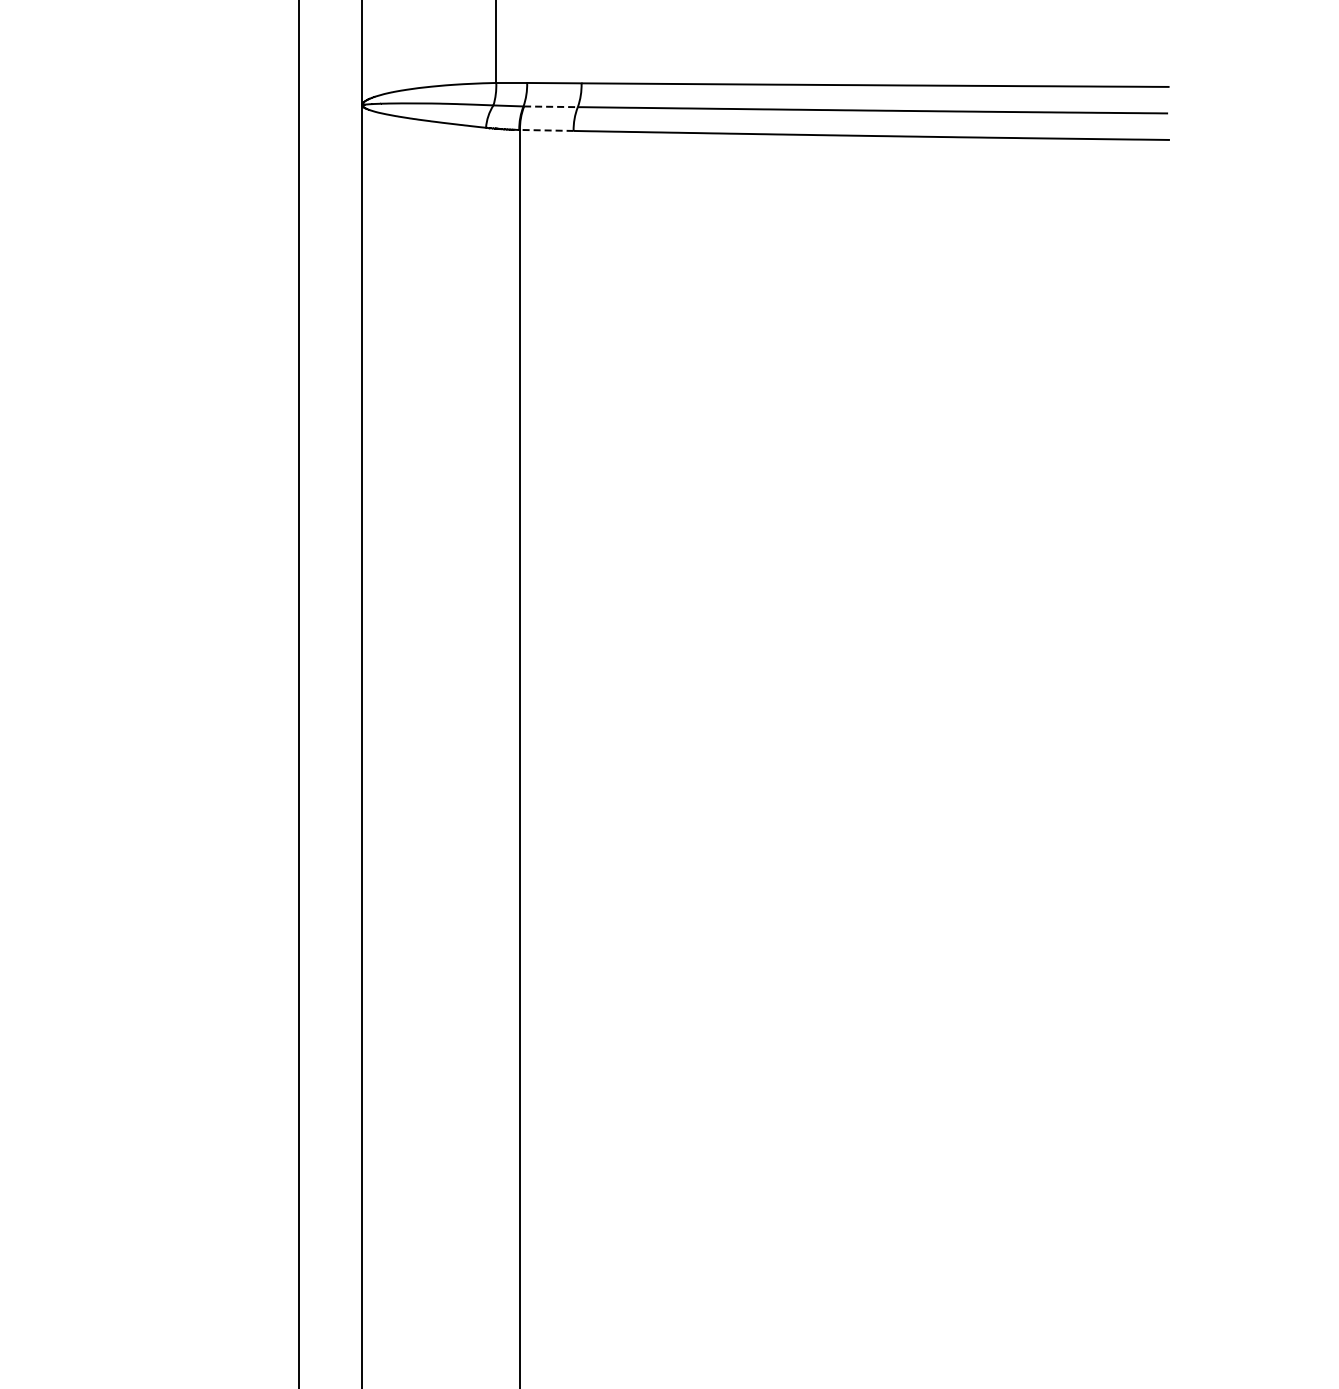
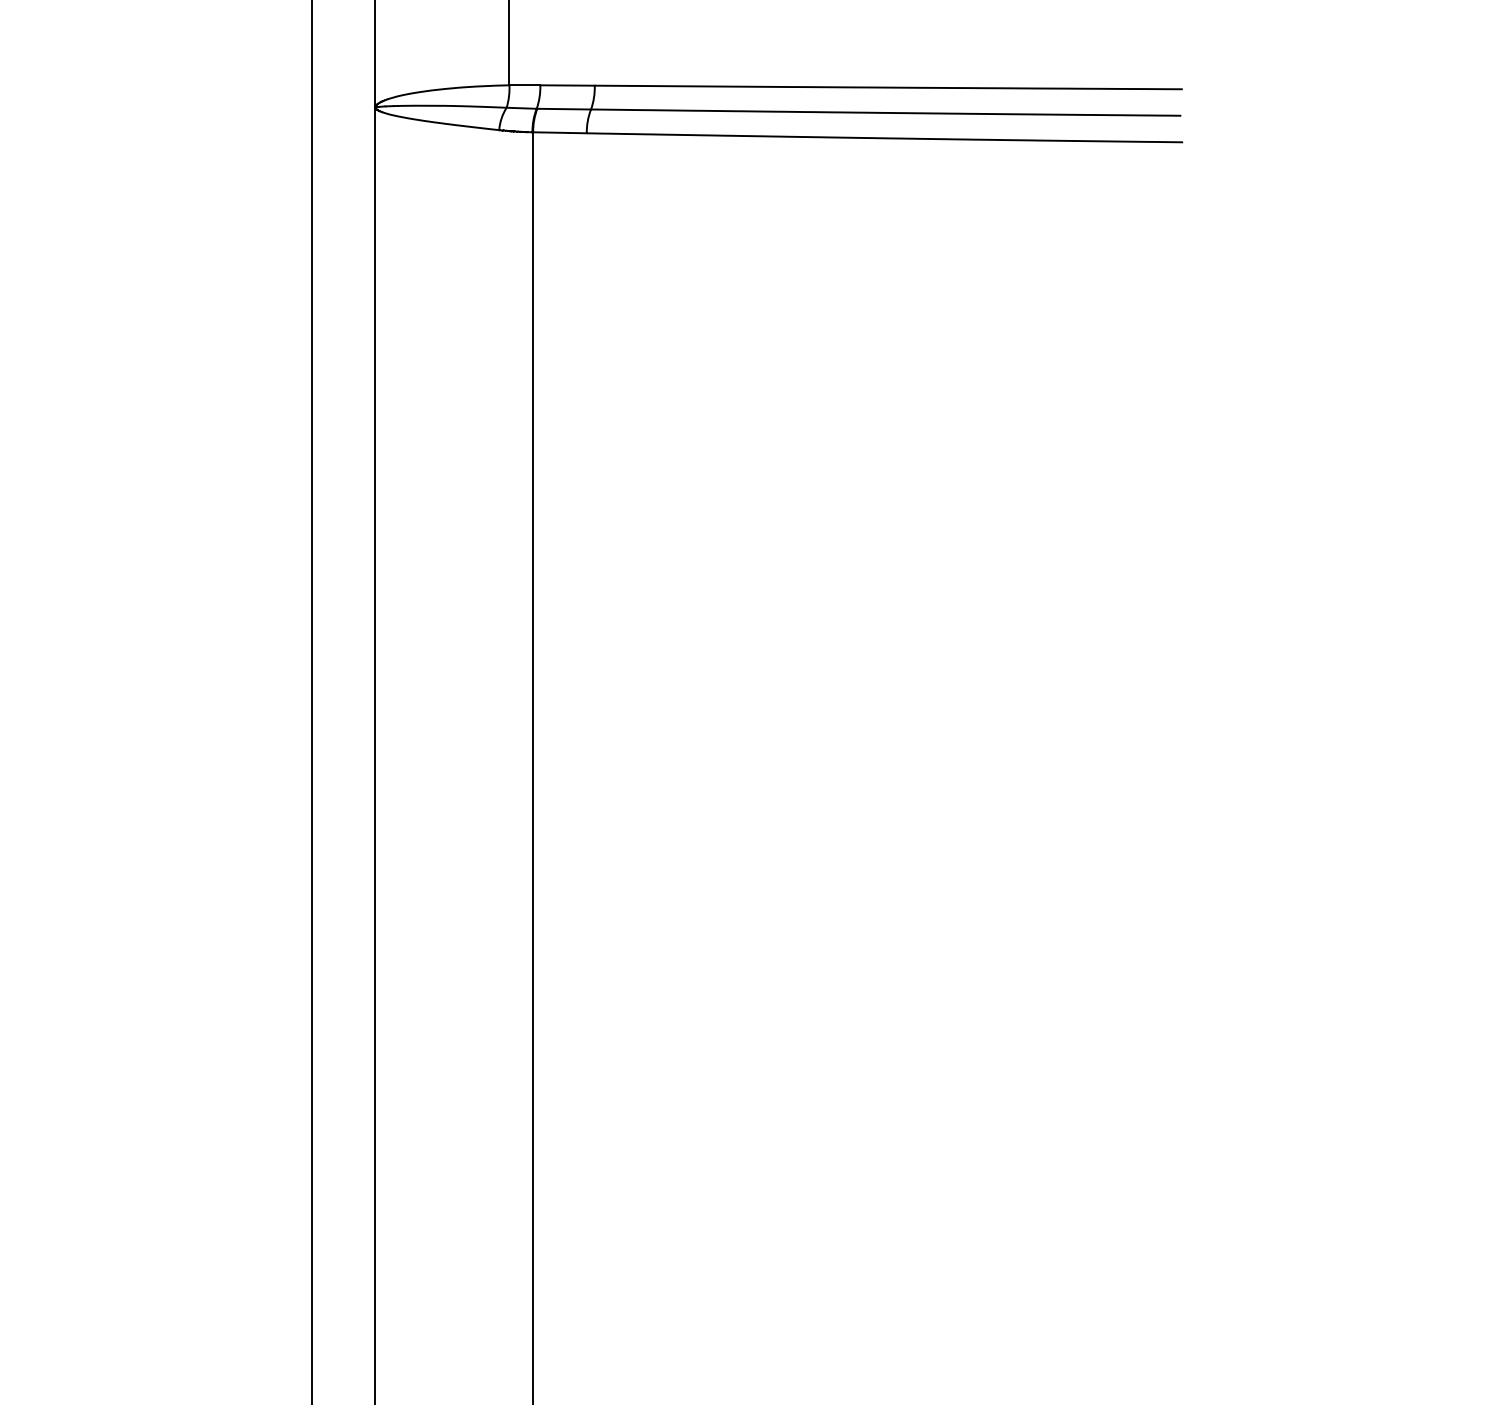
line: (551, 107) -> (564, 109), dashed -> solid
line: (546, 130) -> (559, 132), dashed -> solid

